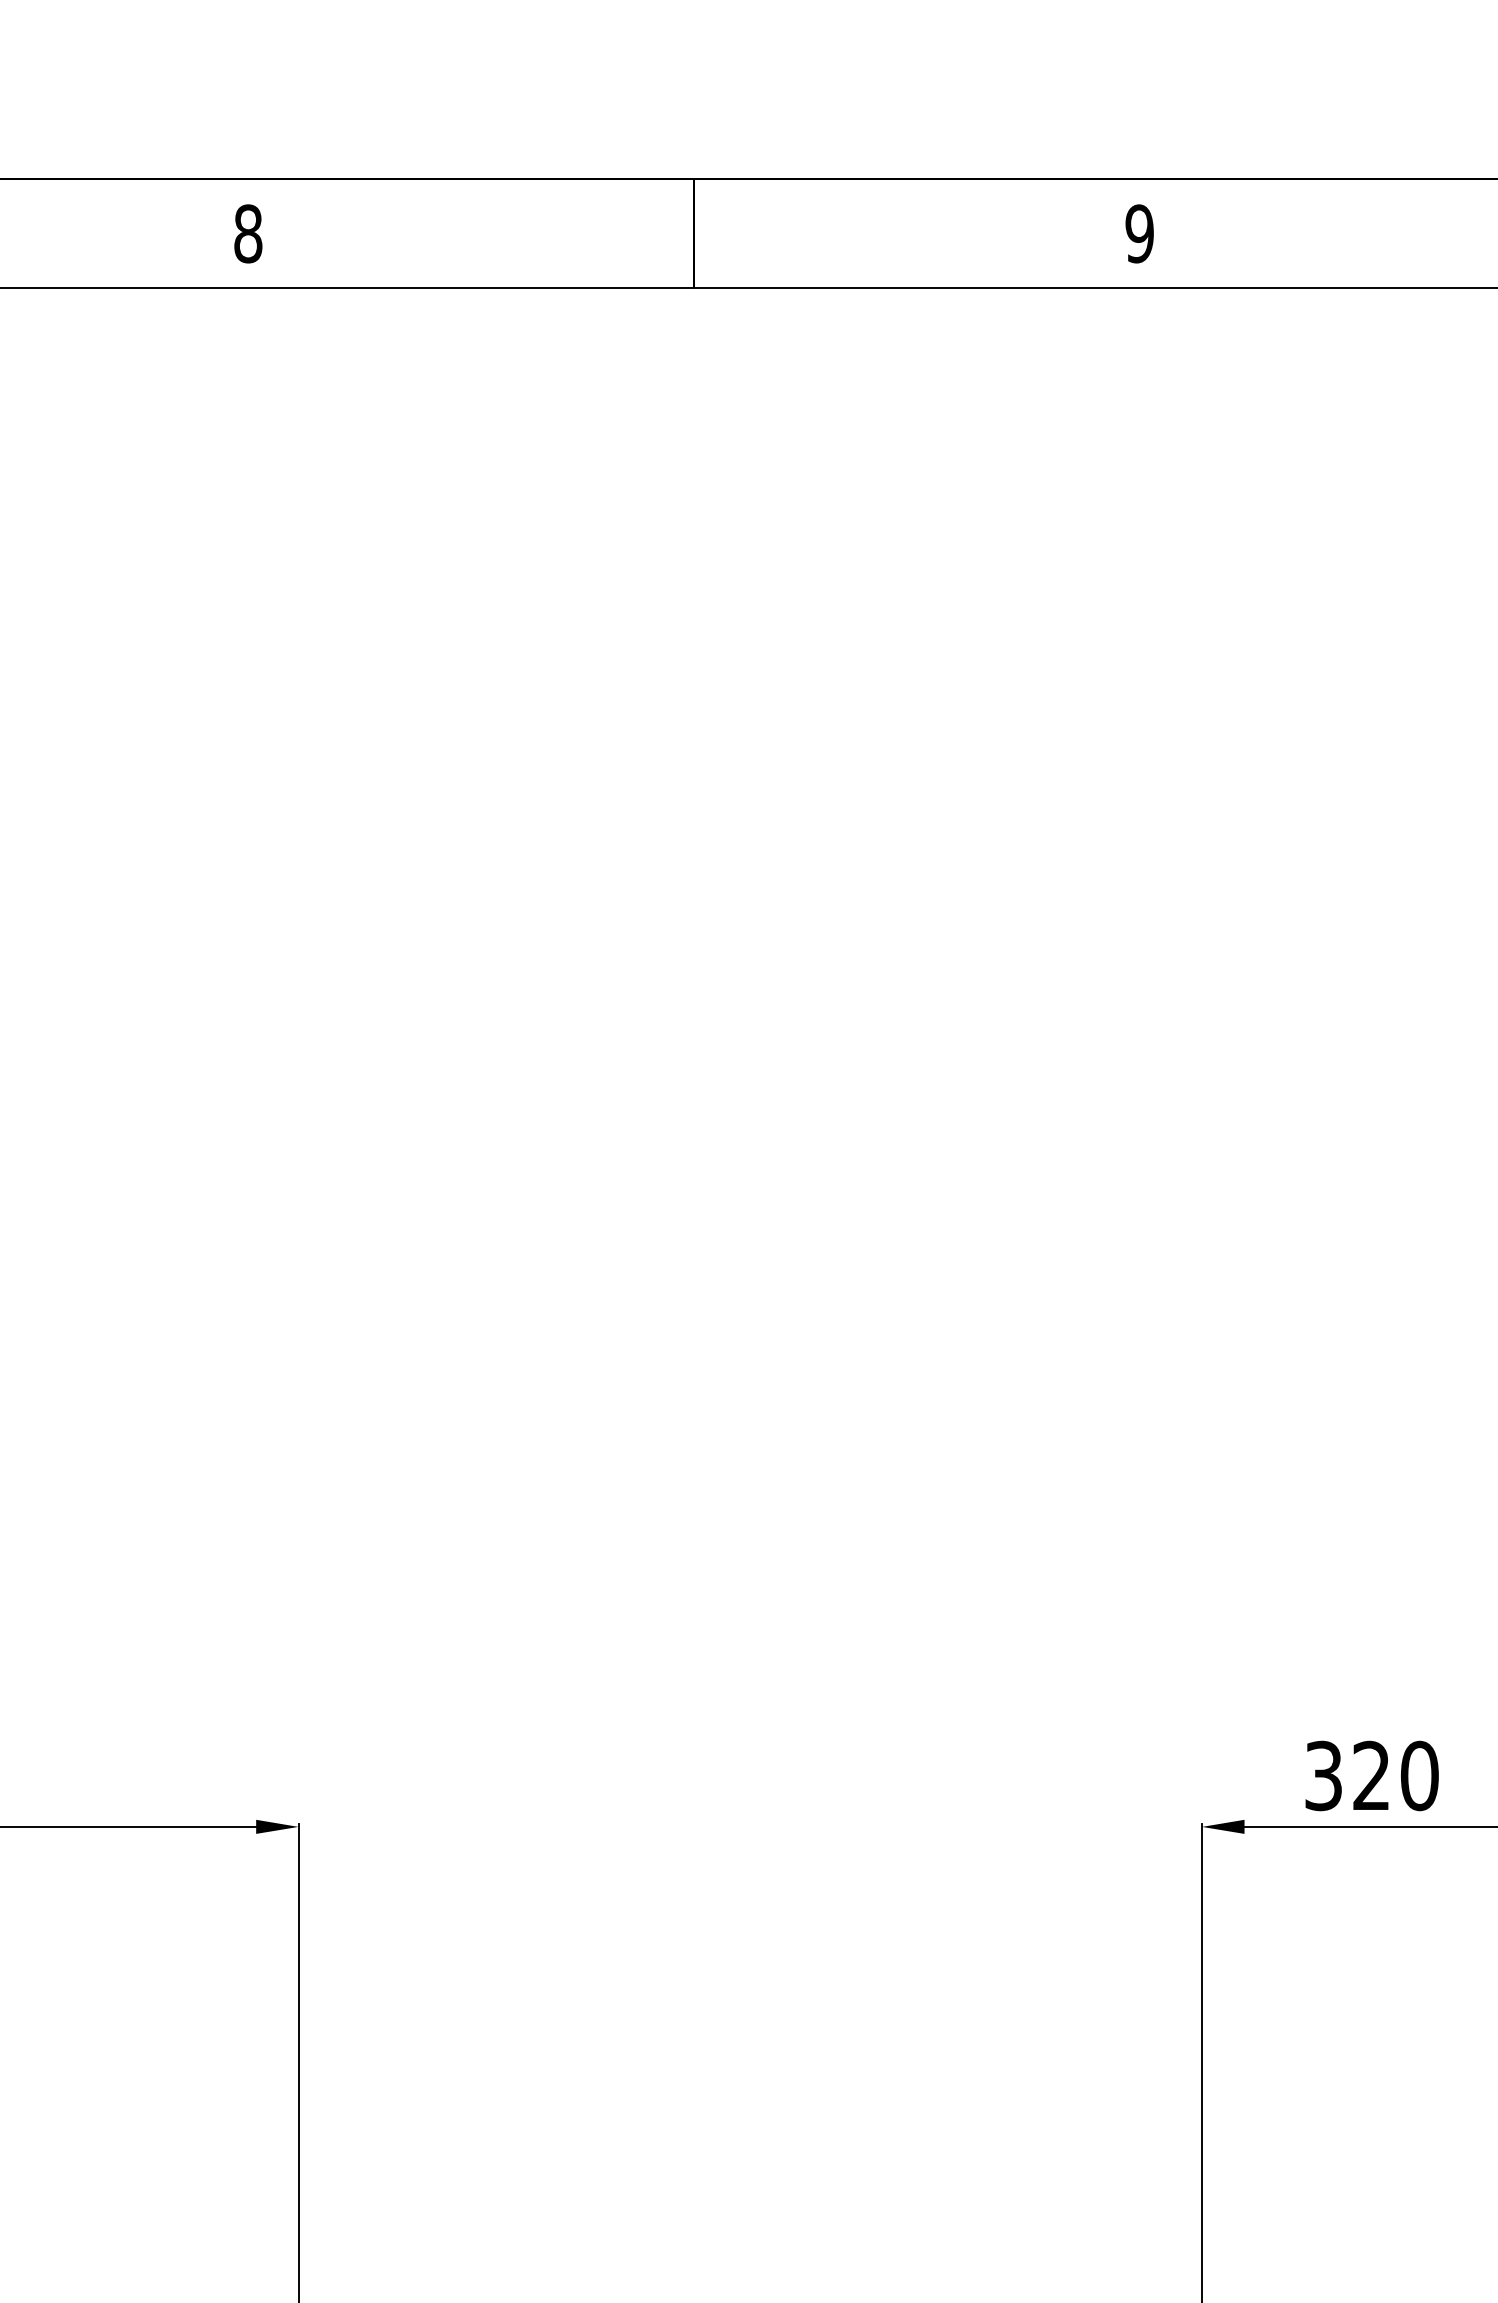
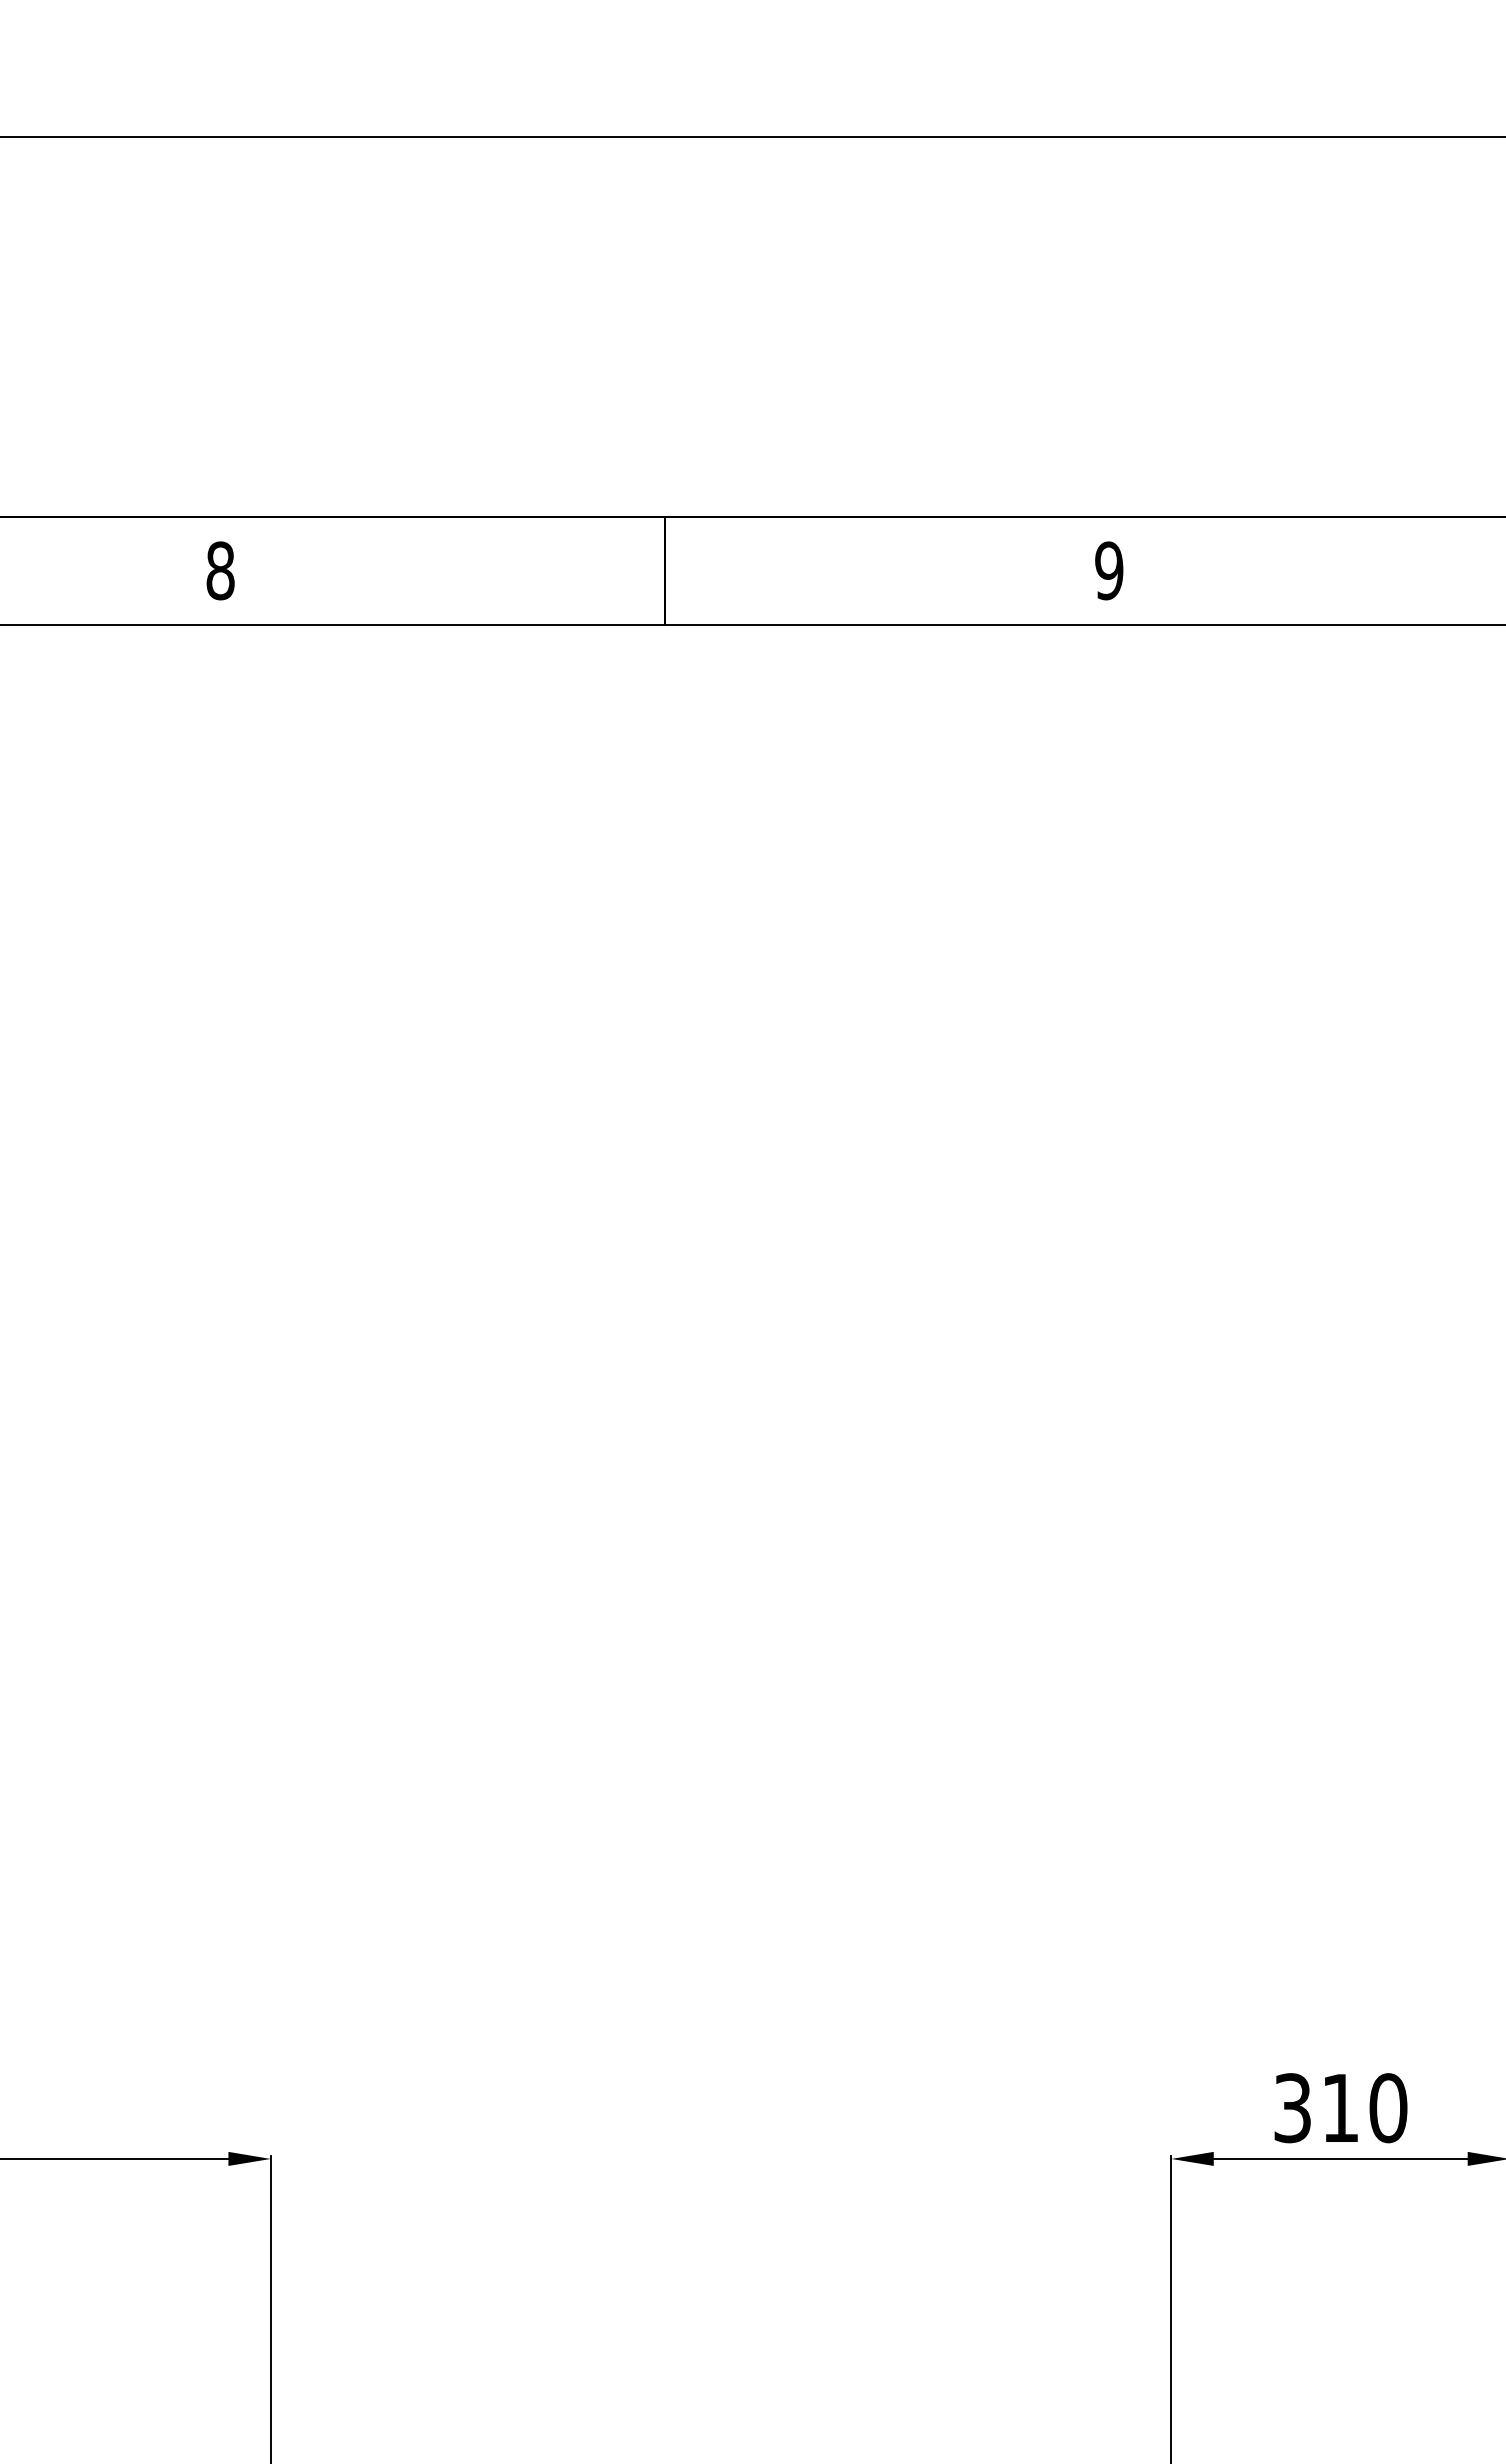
text: (1370, 1775) -> (1339, 2107), 320 -> 310

